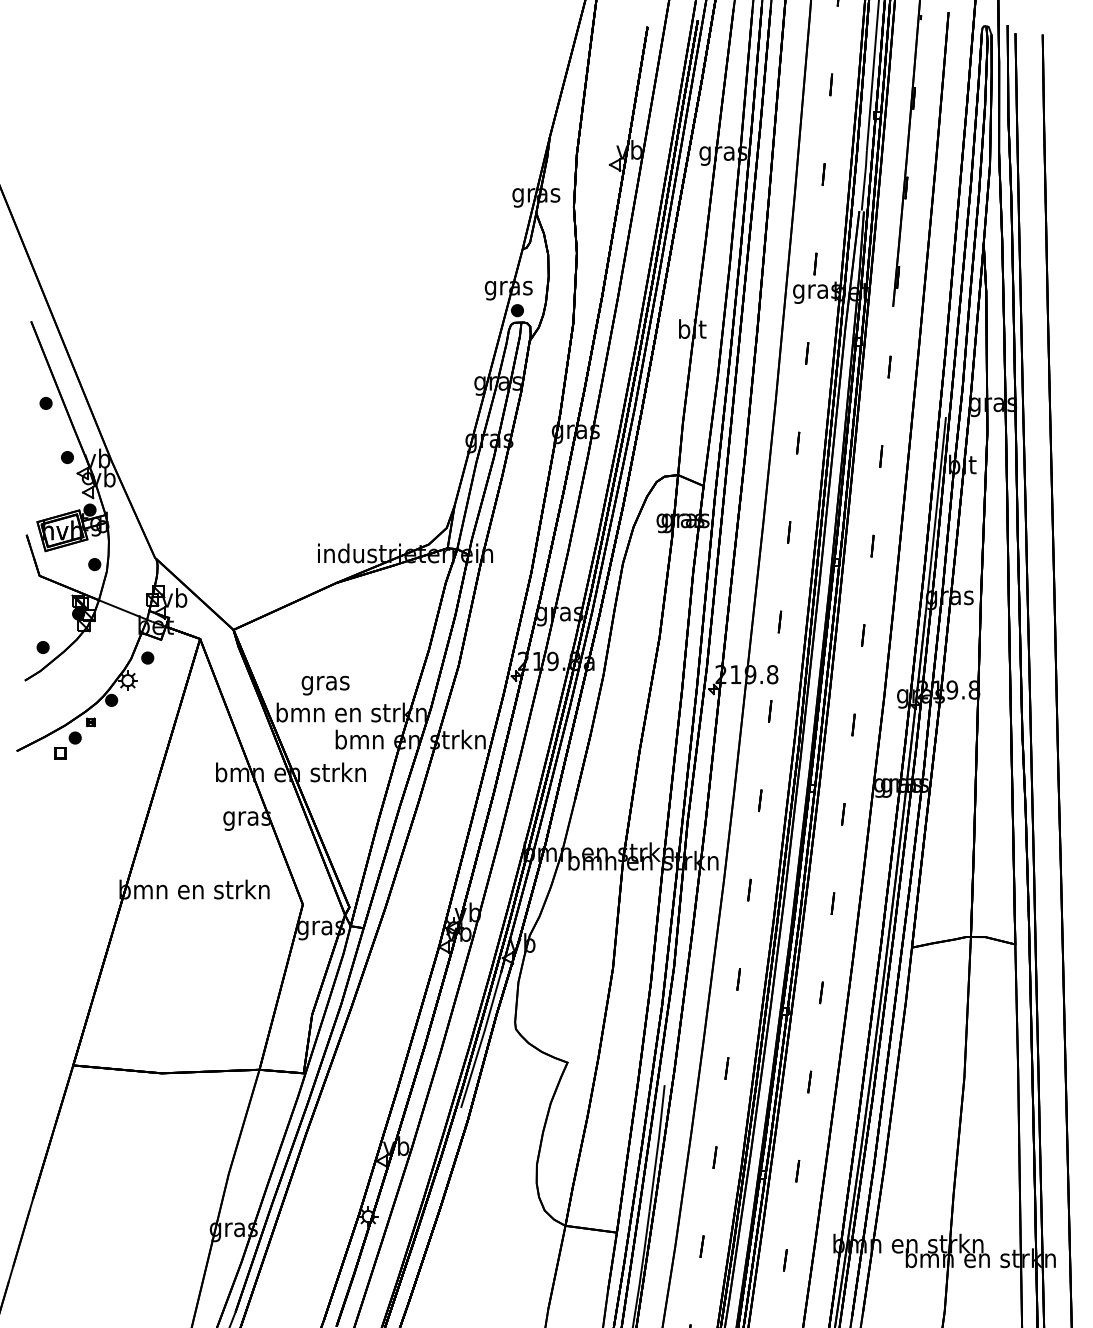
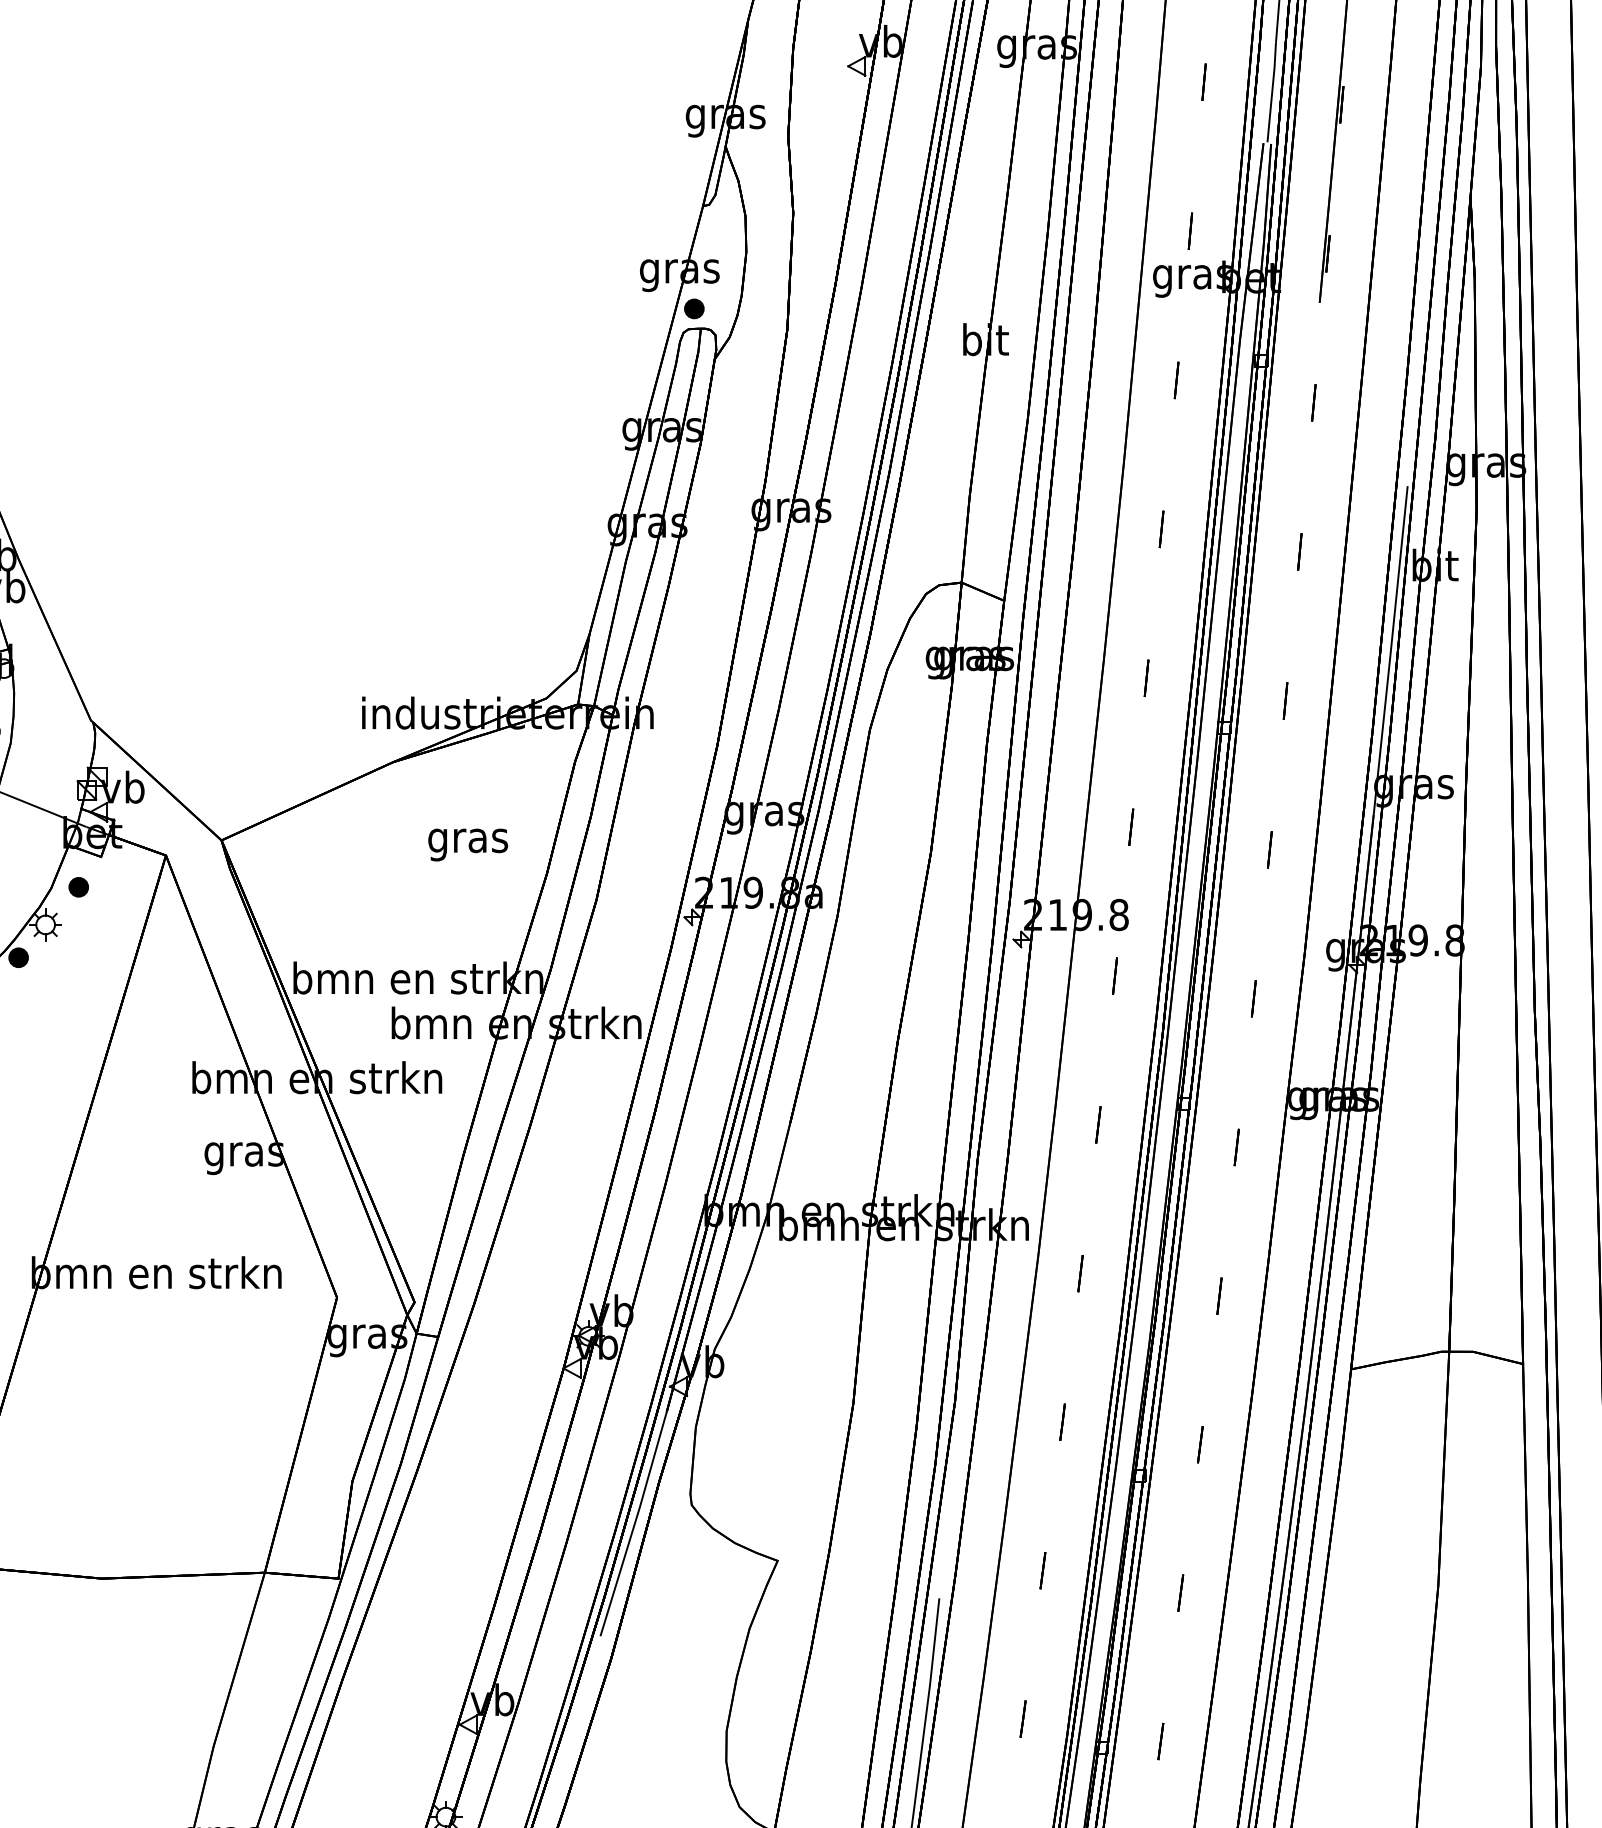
text: (325, 685) -> (467, 844), moved

